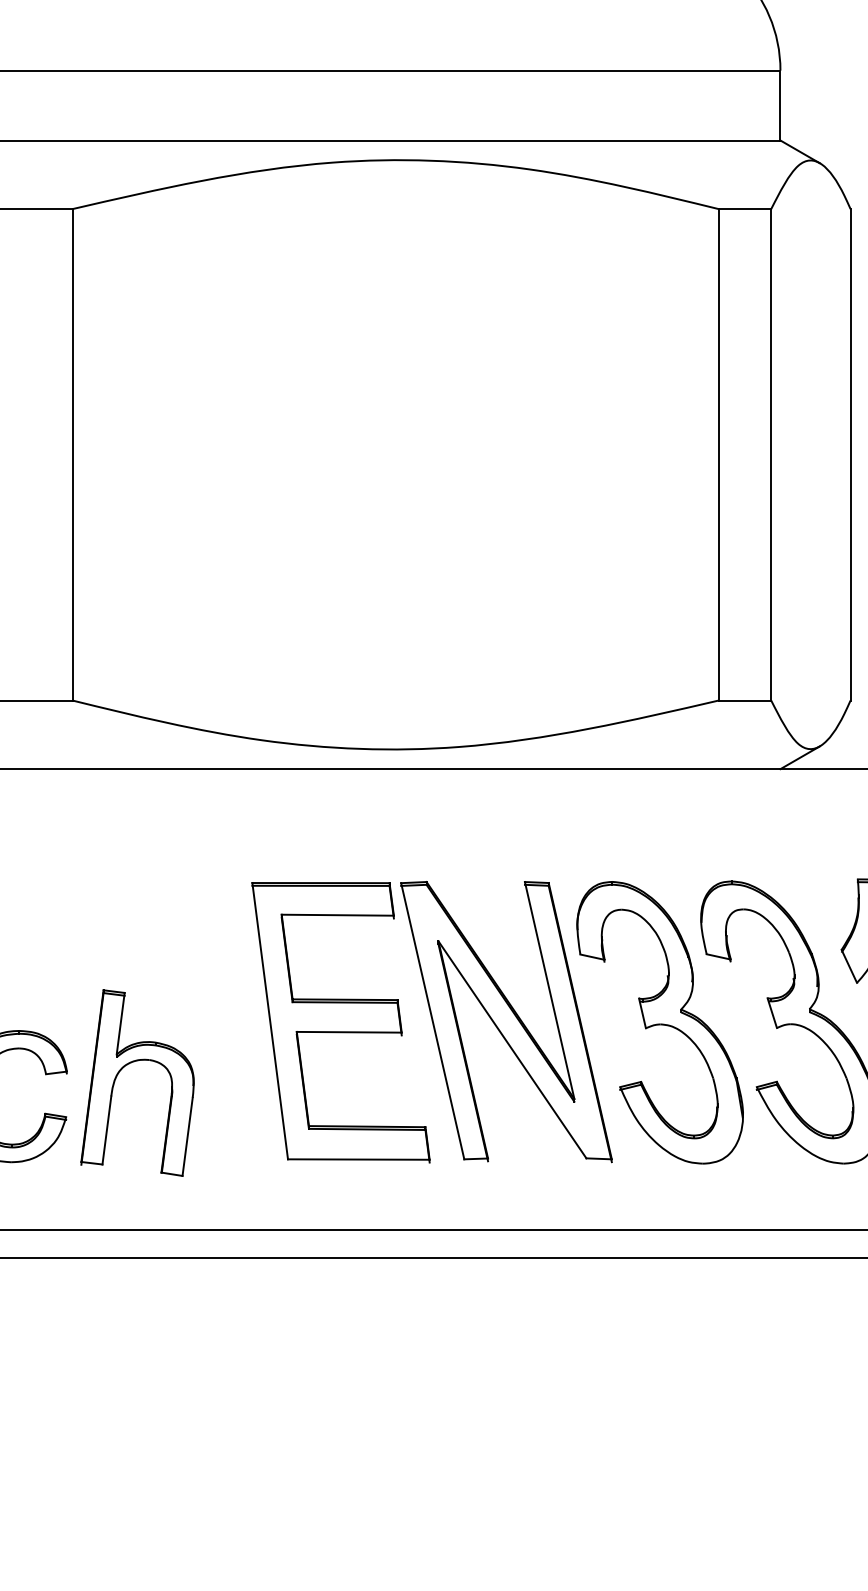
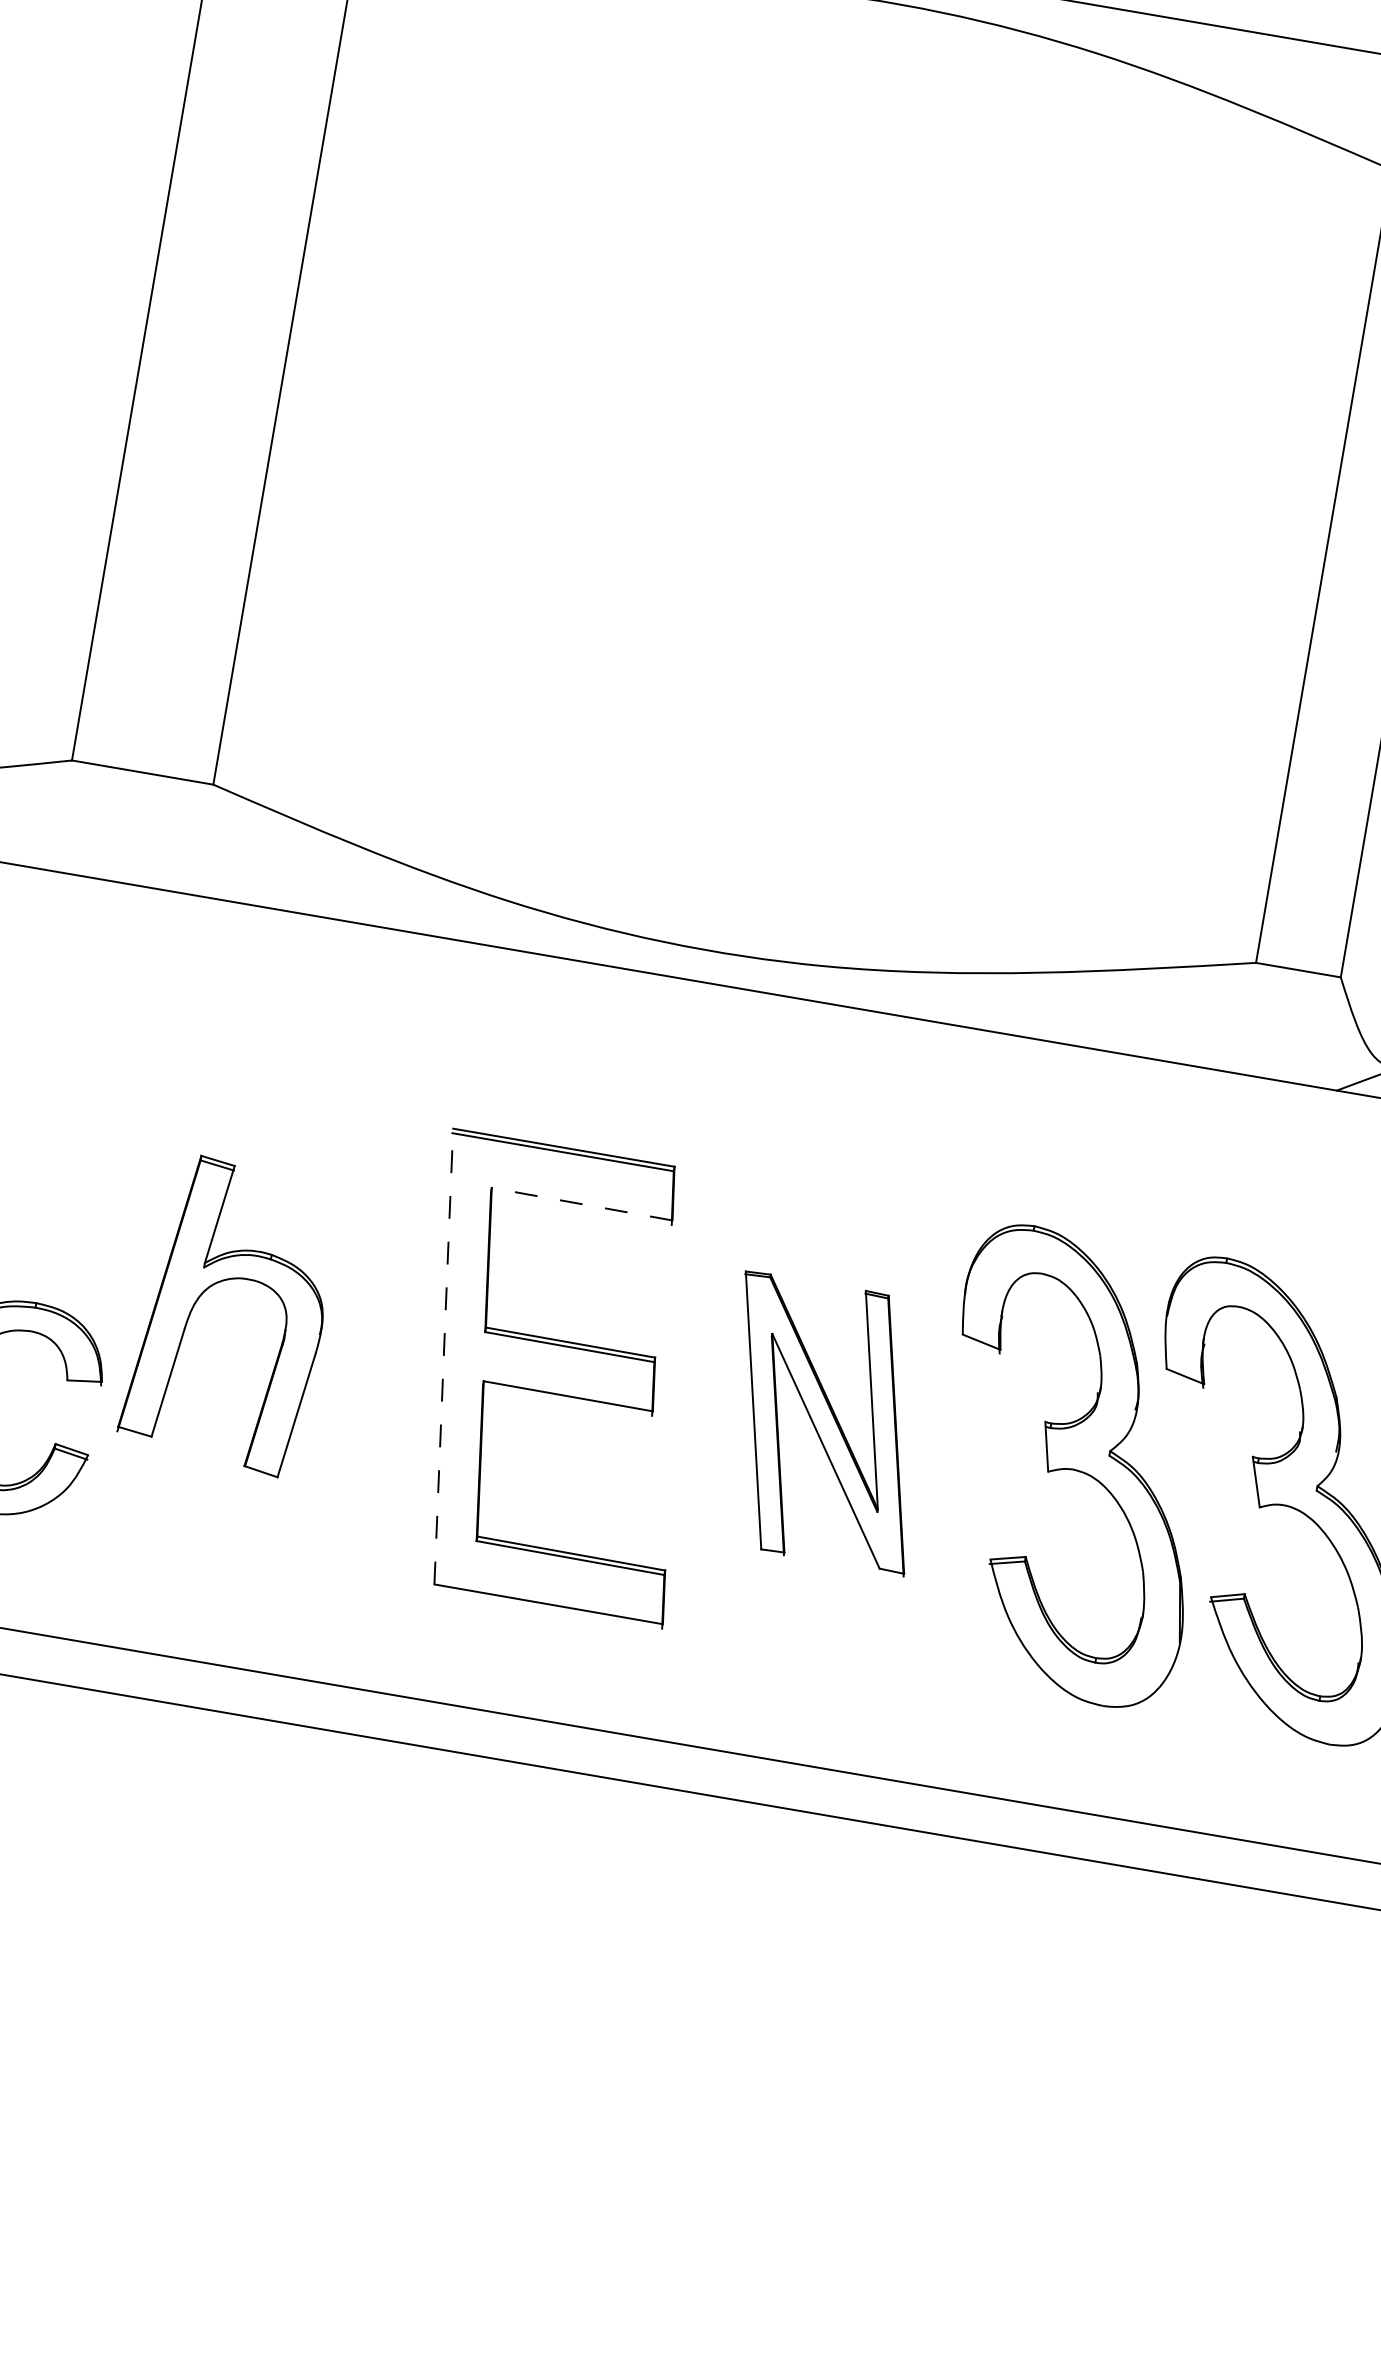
line: (337, 915) -> (581, 1204), solid -> dashed
line: (270, 1020) -> (444, 1355), solid -> dashed
part: (506, 1022) -> (824, 1423), size x0.6
part: (129, 1064) -> (222, 1282), moved

